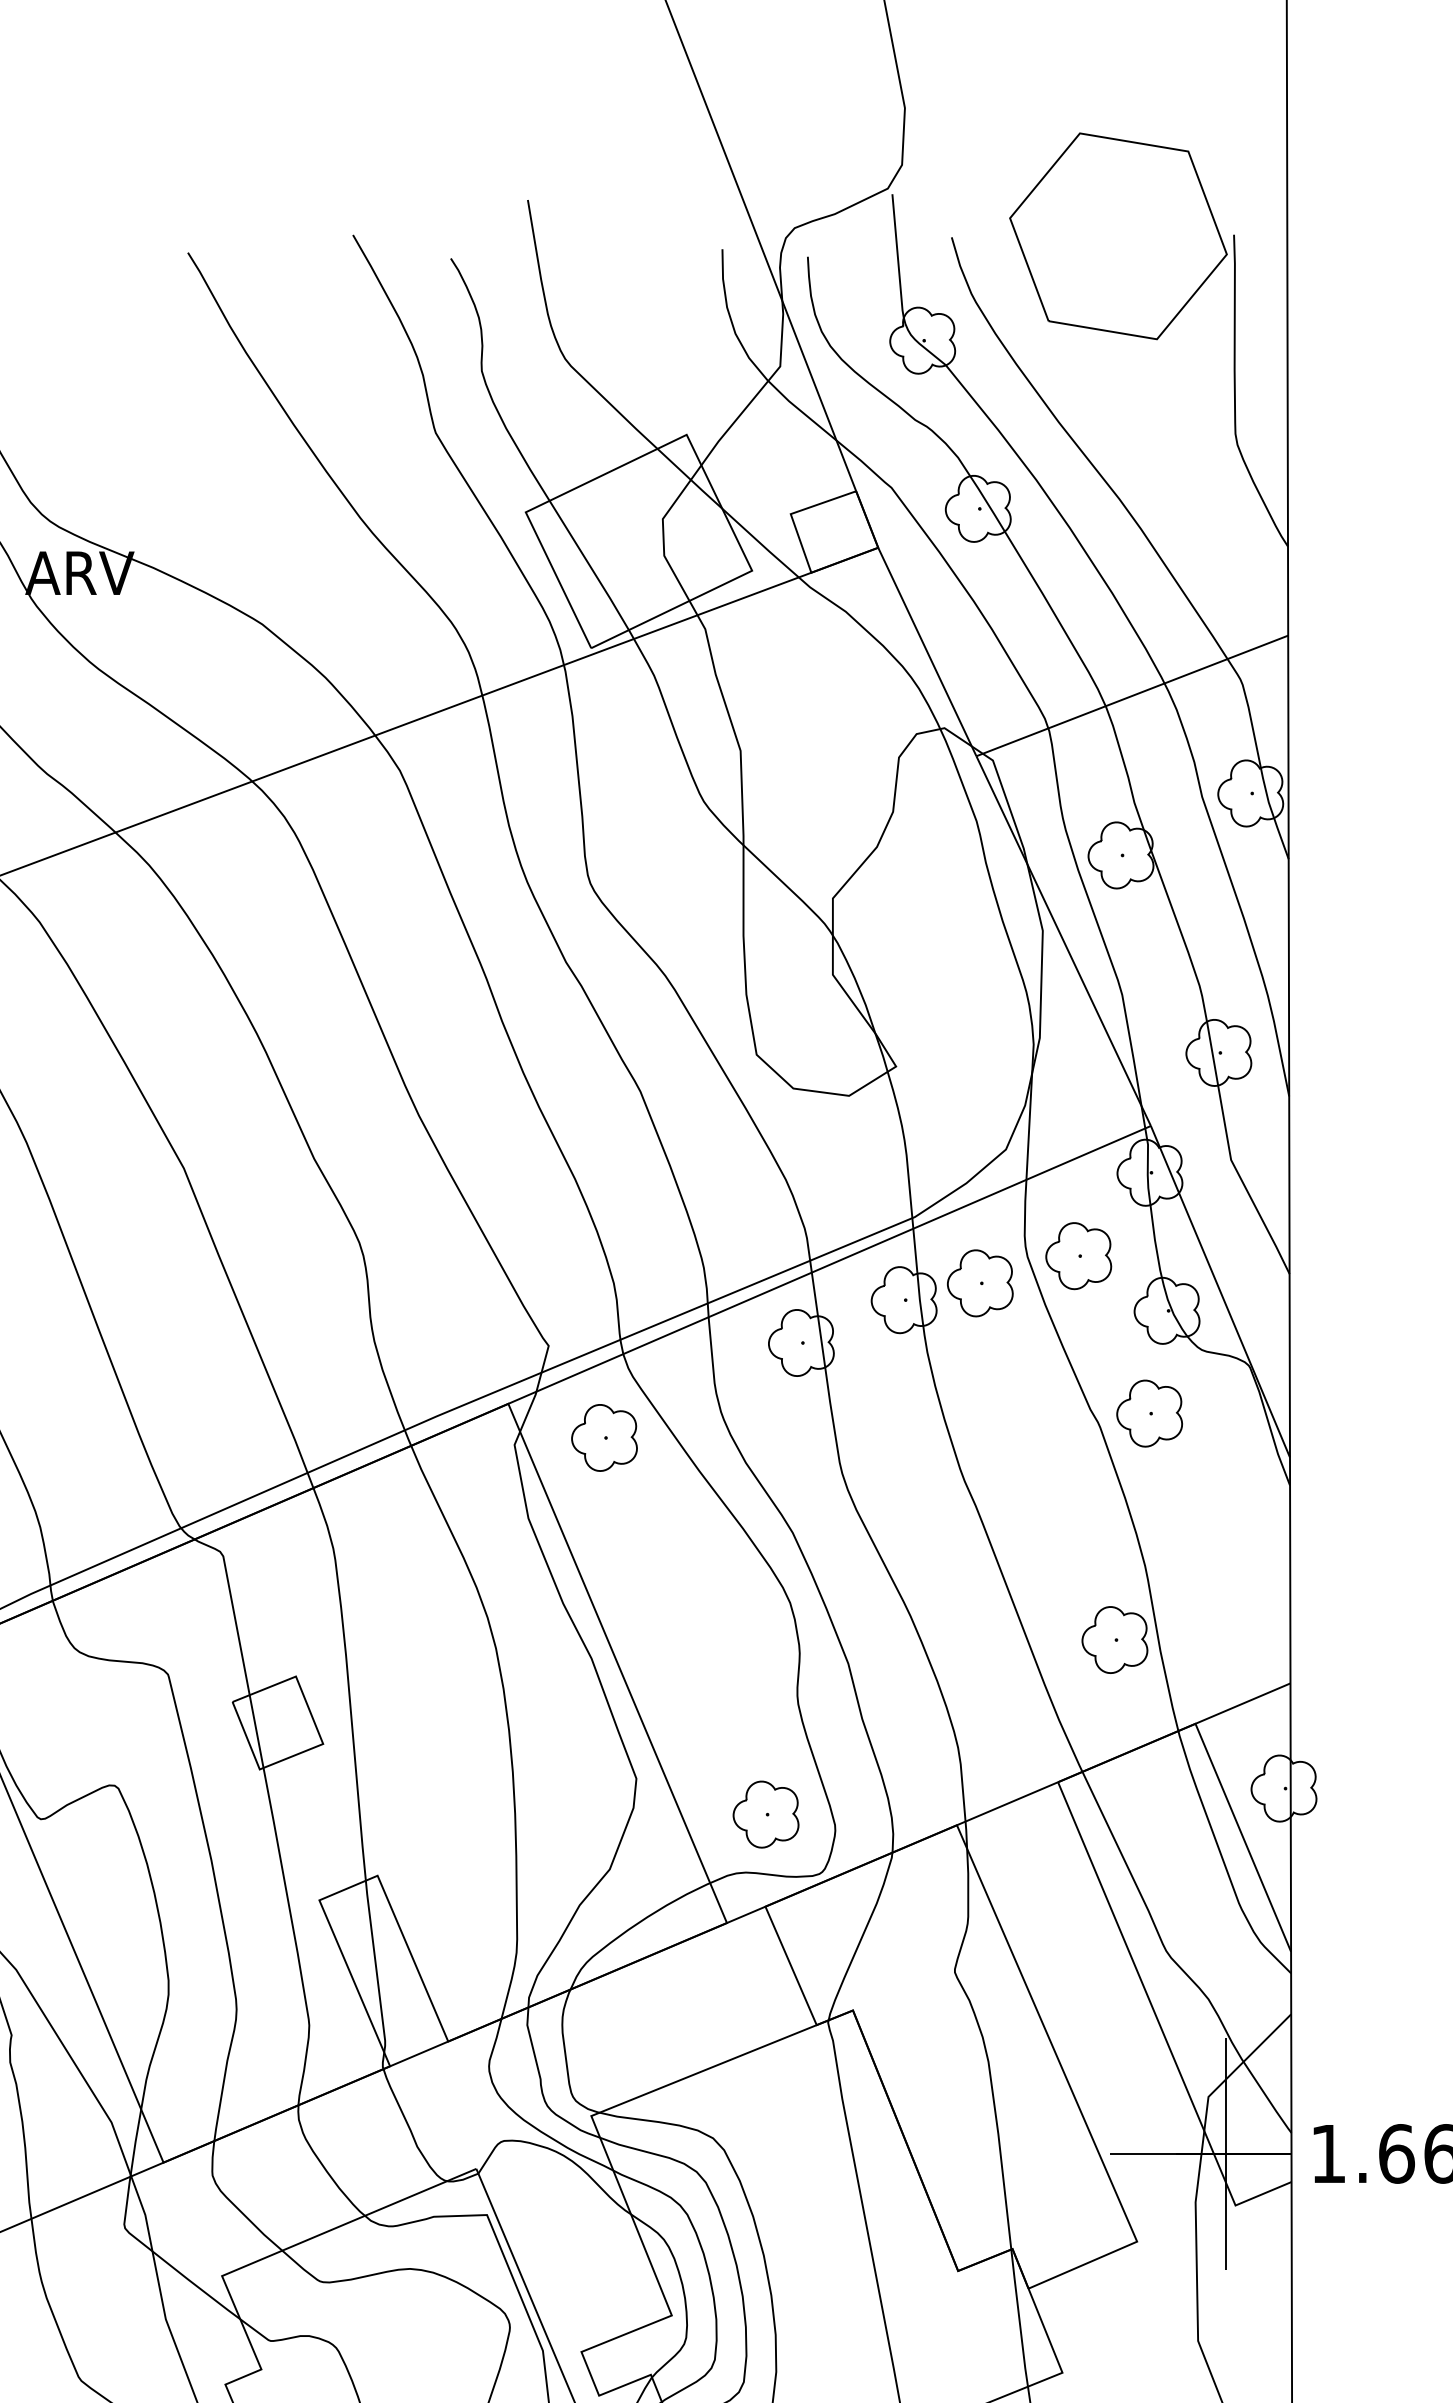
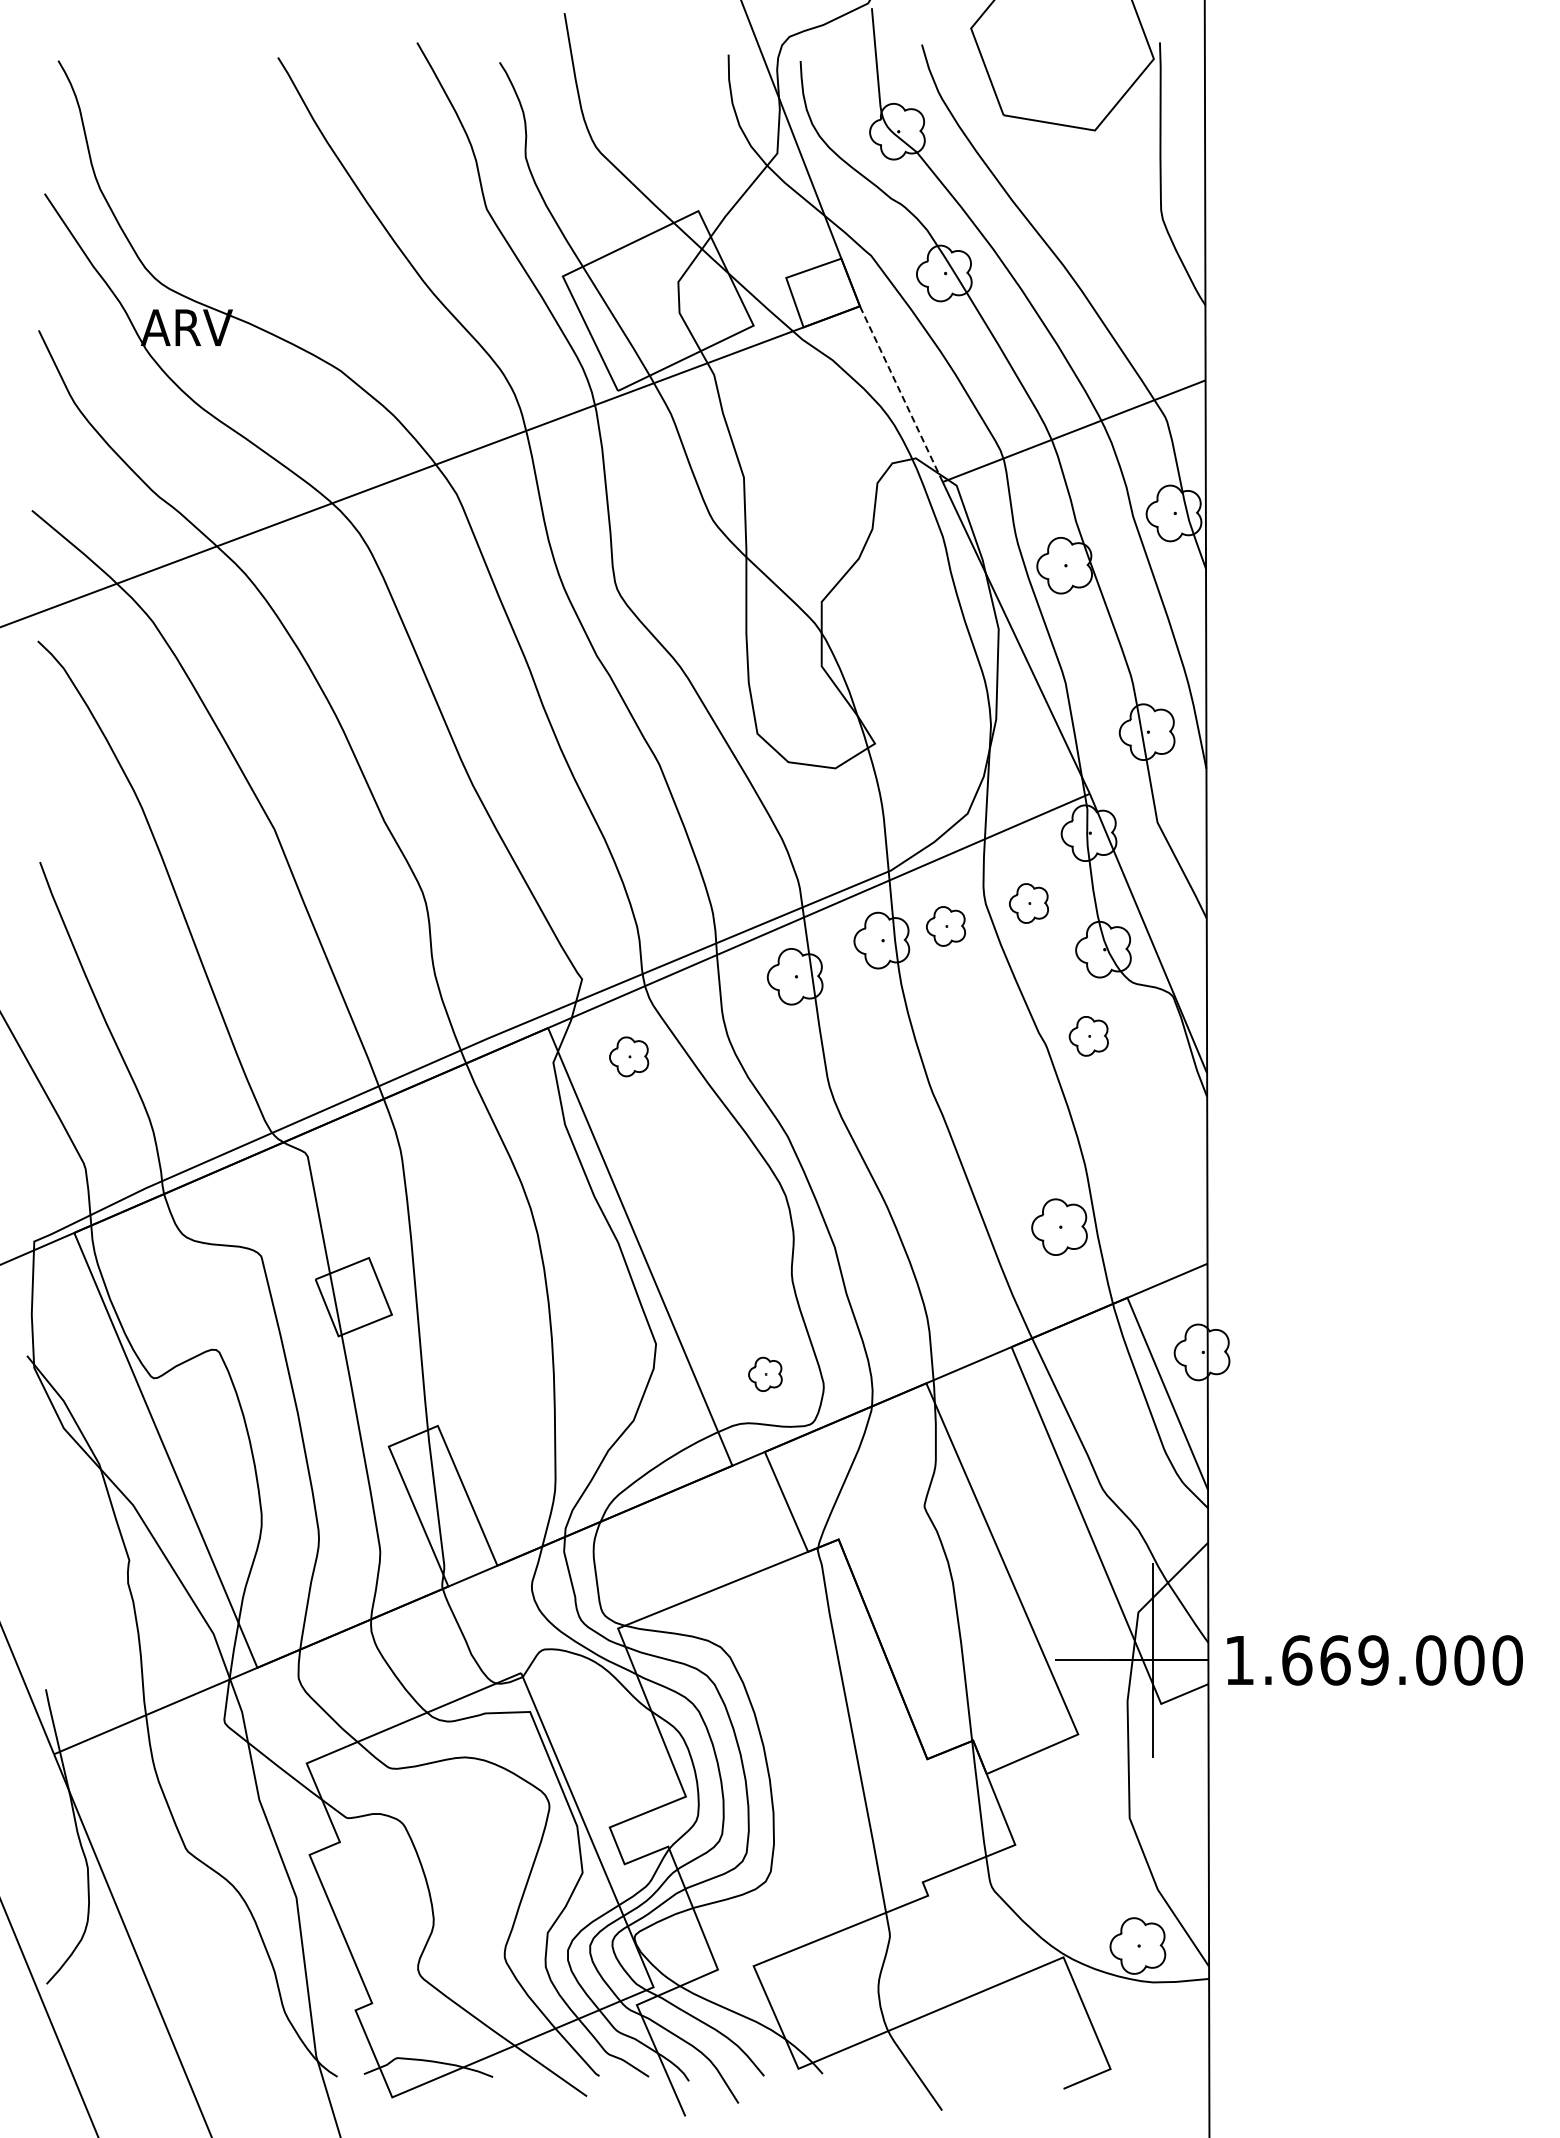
line: (927, 651) -> (901, 393), solid -> dashed
part: (1078, 1256) -> (1028, 903), size x0.7
part: (979, 1283) -> (945, 926), size x0.7
part: (1149, 1413) -> (1088, 1036), size x0.7
part: (603, 1437) -> (628, 1056), size x0.7
part: (766, 1814) -> (765, 1374), size x0.6

